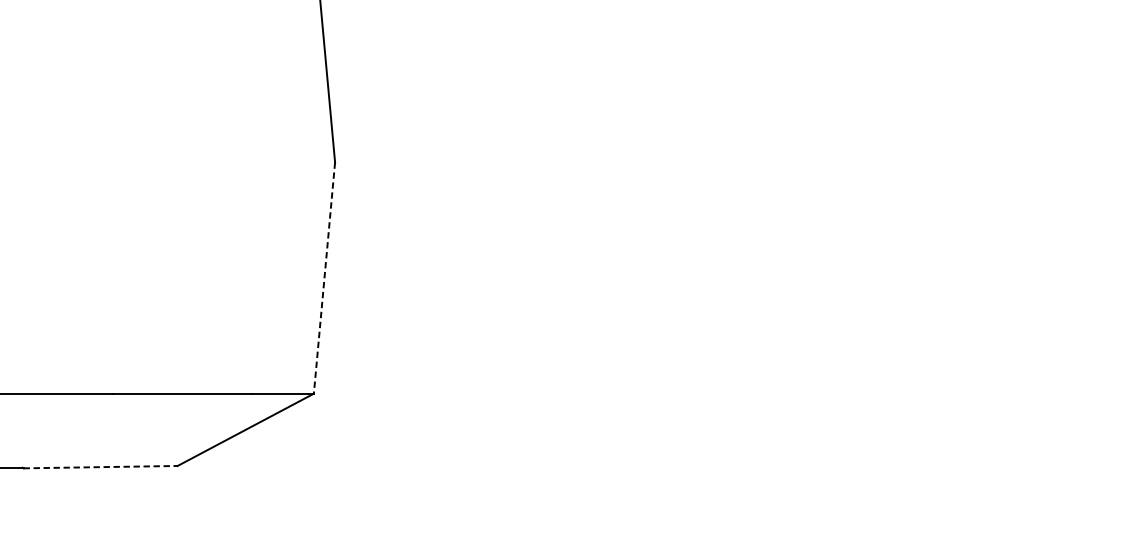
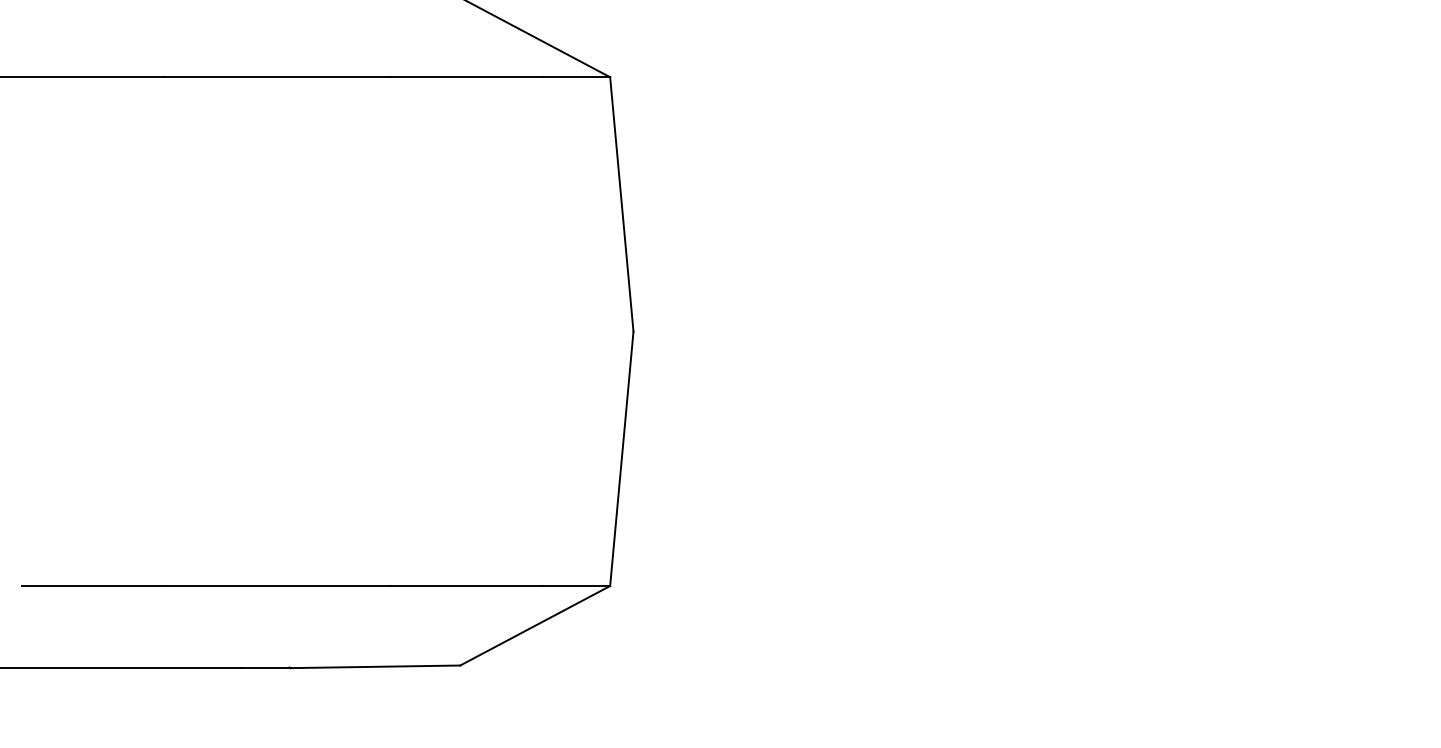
line: (324, 277) -> (621, 458), dashed -> solid
line: (100, 466) -> (375, 666), dashed -> solid

